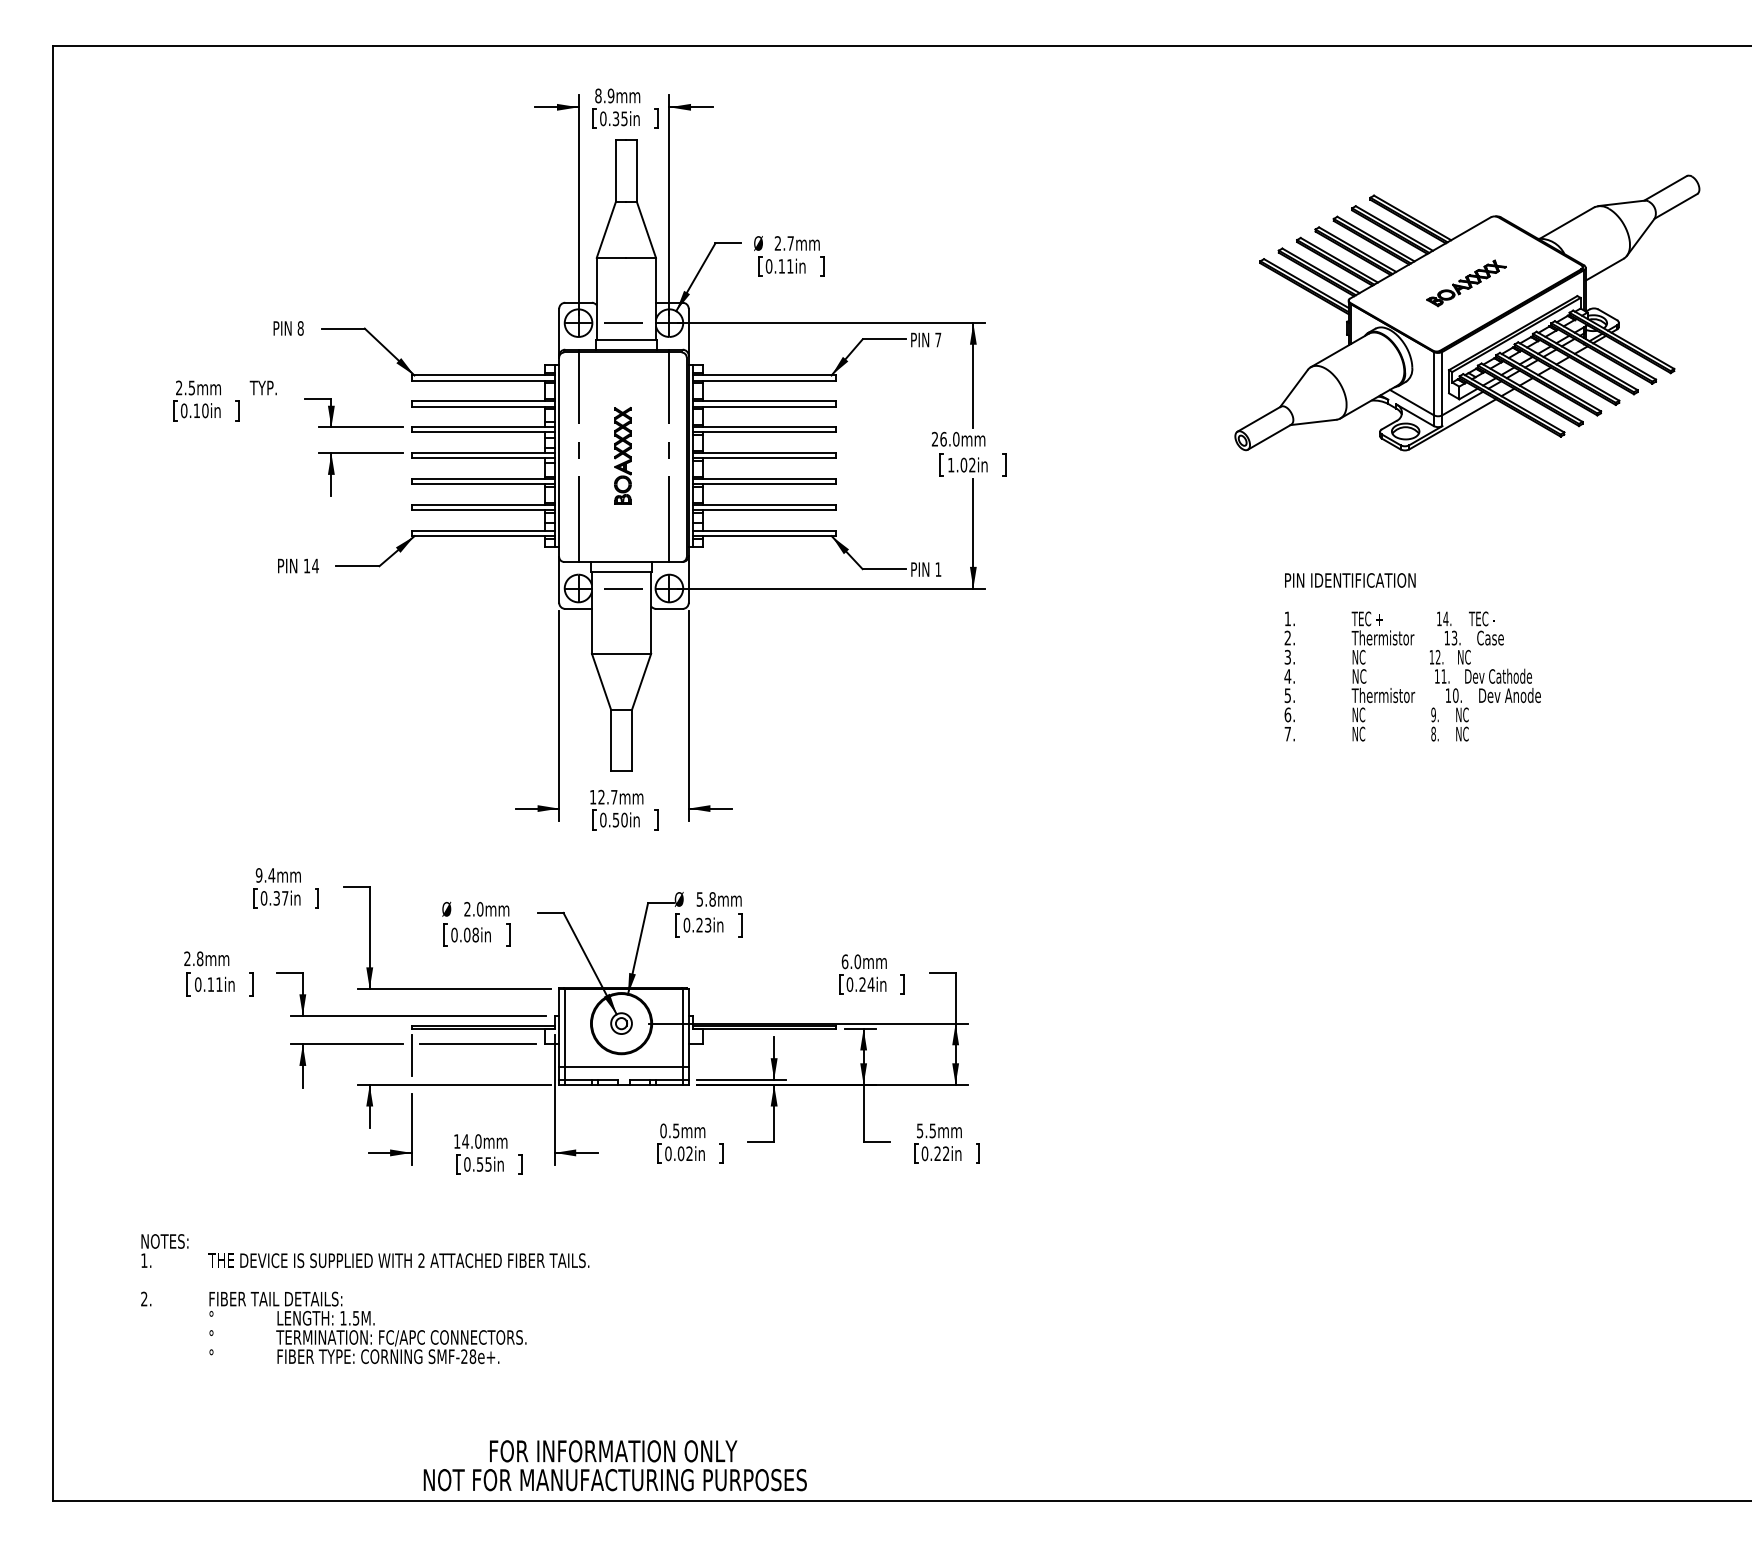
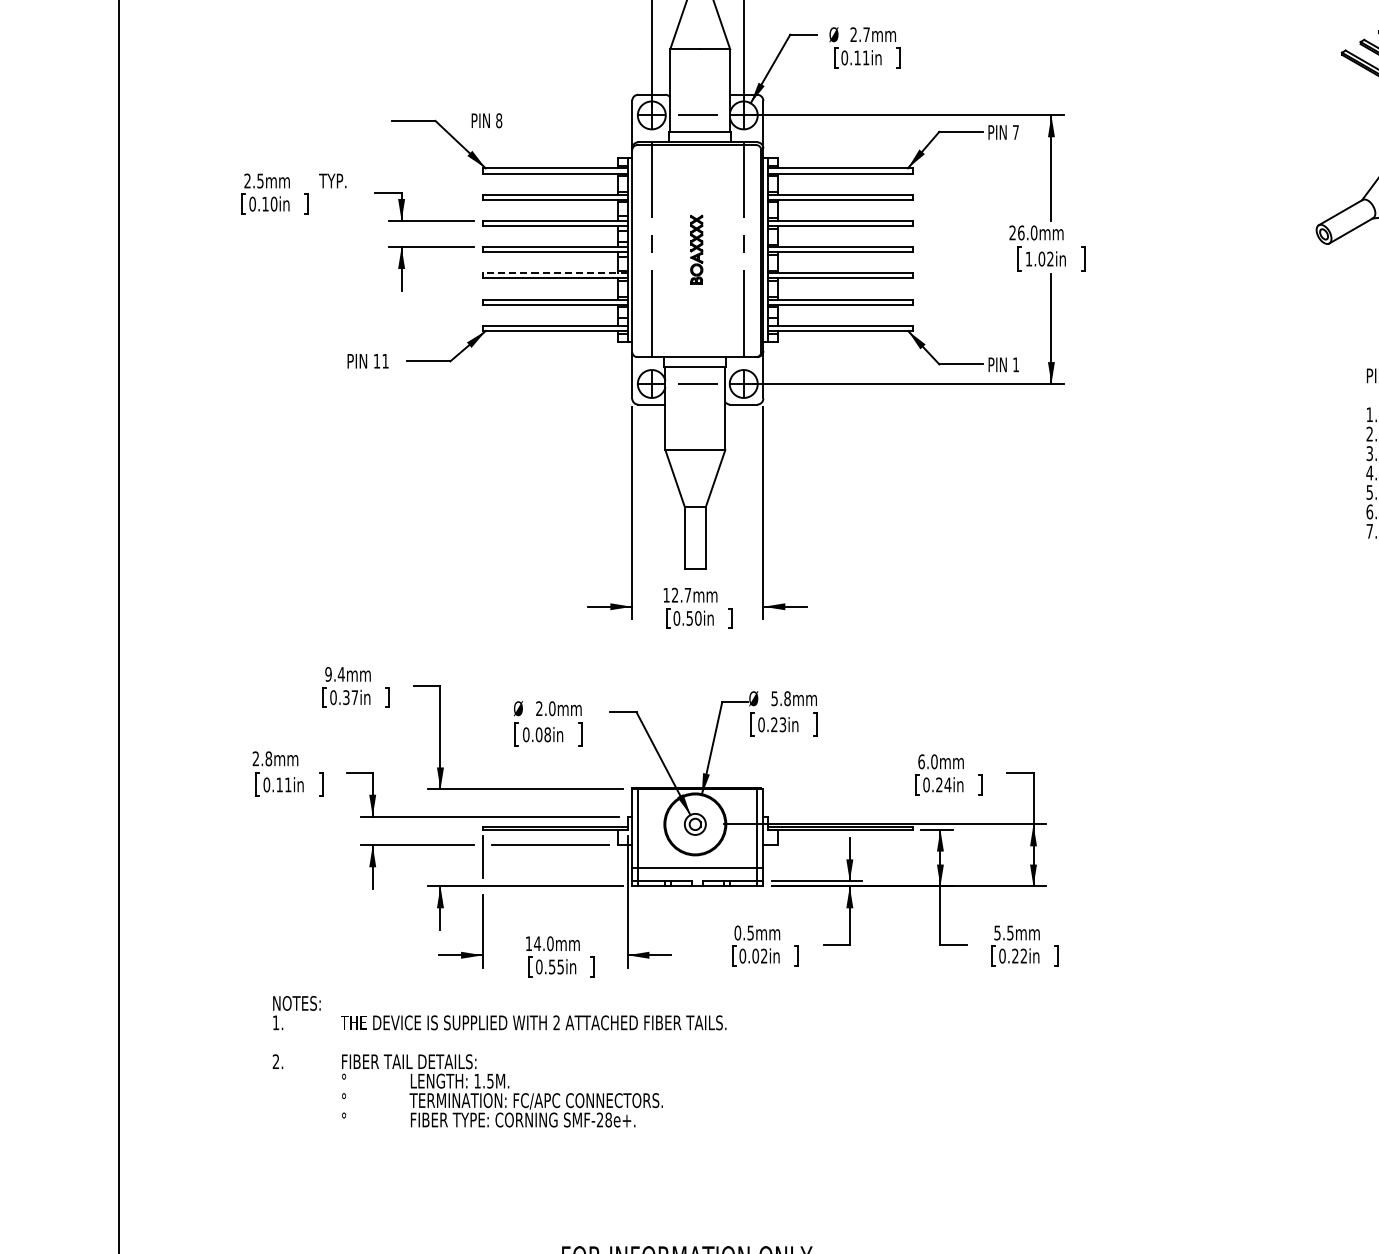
text: (288, 328) -> (486, 120), moved
part: (622, 455) -> (696, 249), size x0.7
line: (482, 479) -> (554, 273), solid -> dashed
text: (315, 565) -> (385, 360), 14 -> 11
text: (365, 1299) -> (499, 1062), moved

